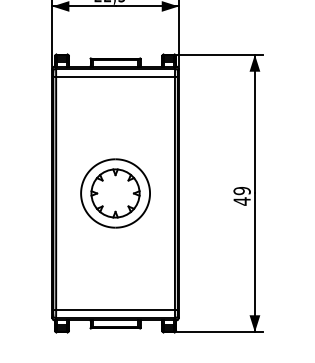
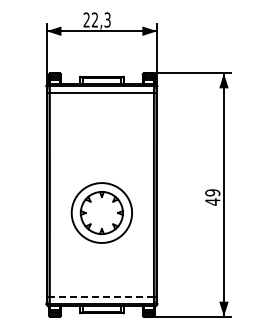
part: (115, 192) -> (101, 212), moved
line: (115, 310) -> (101, 297), solid -> dashed

